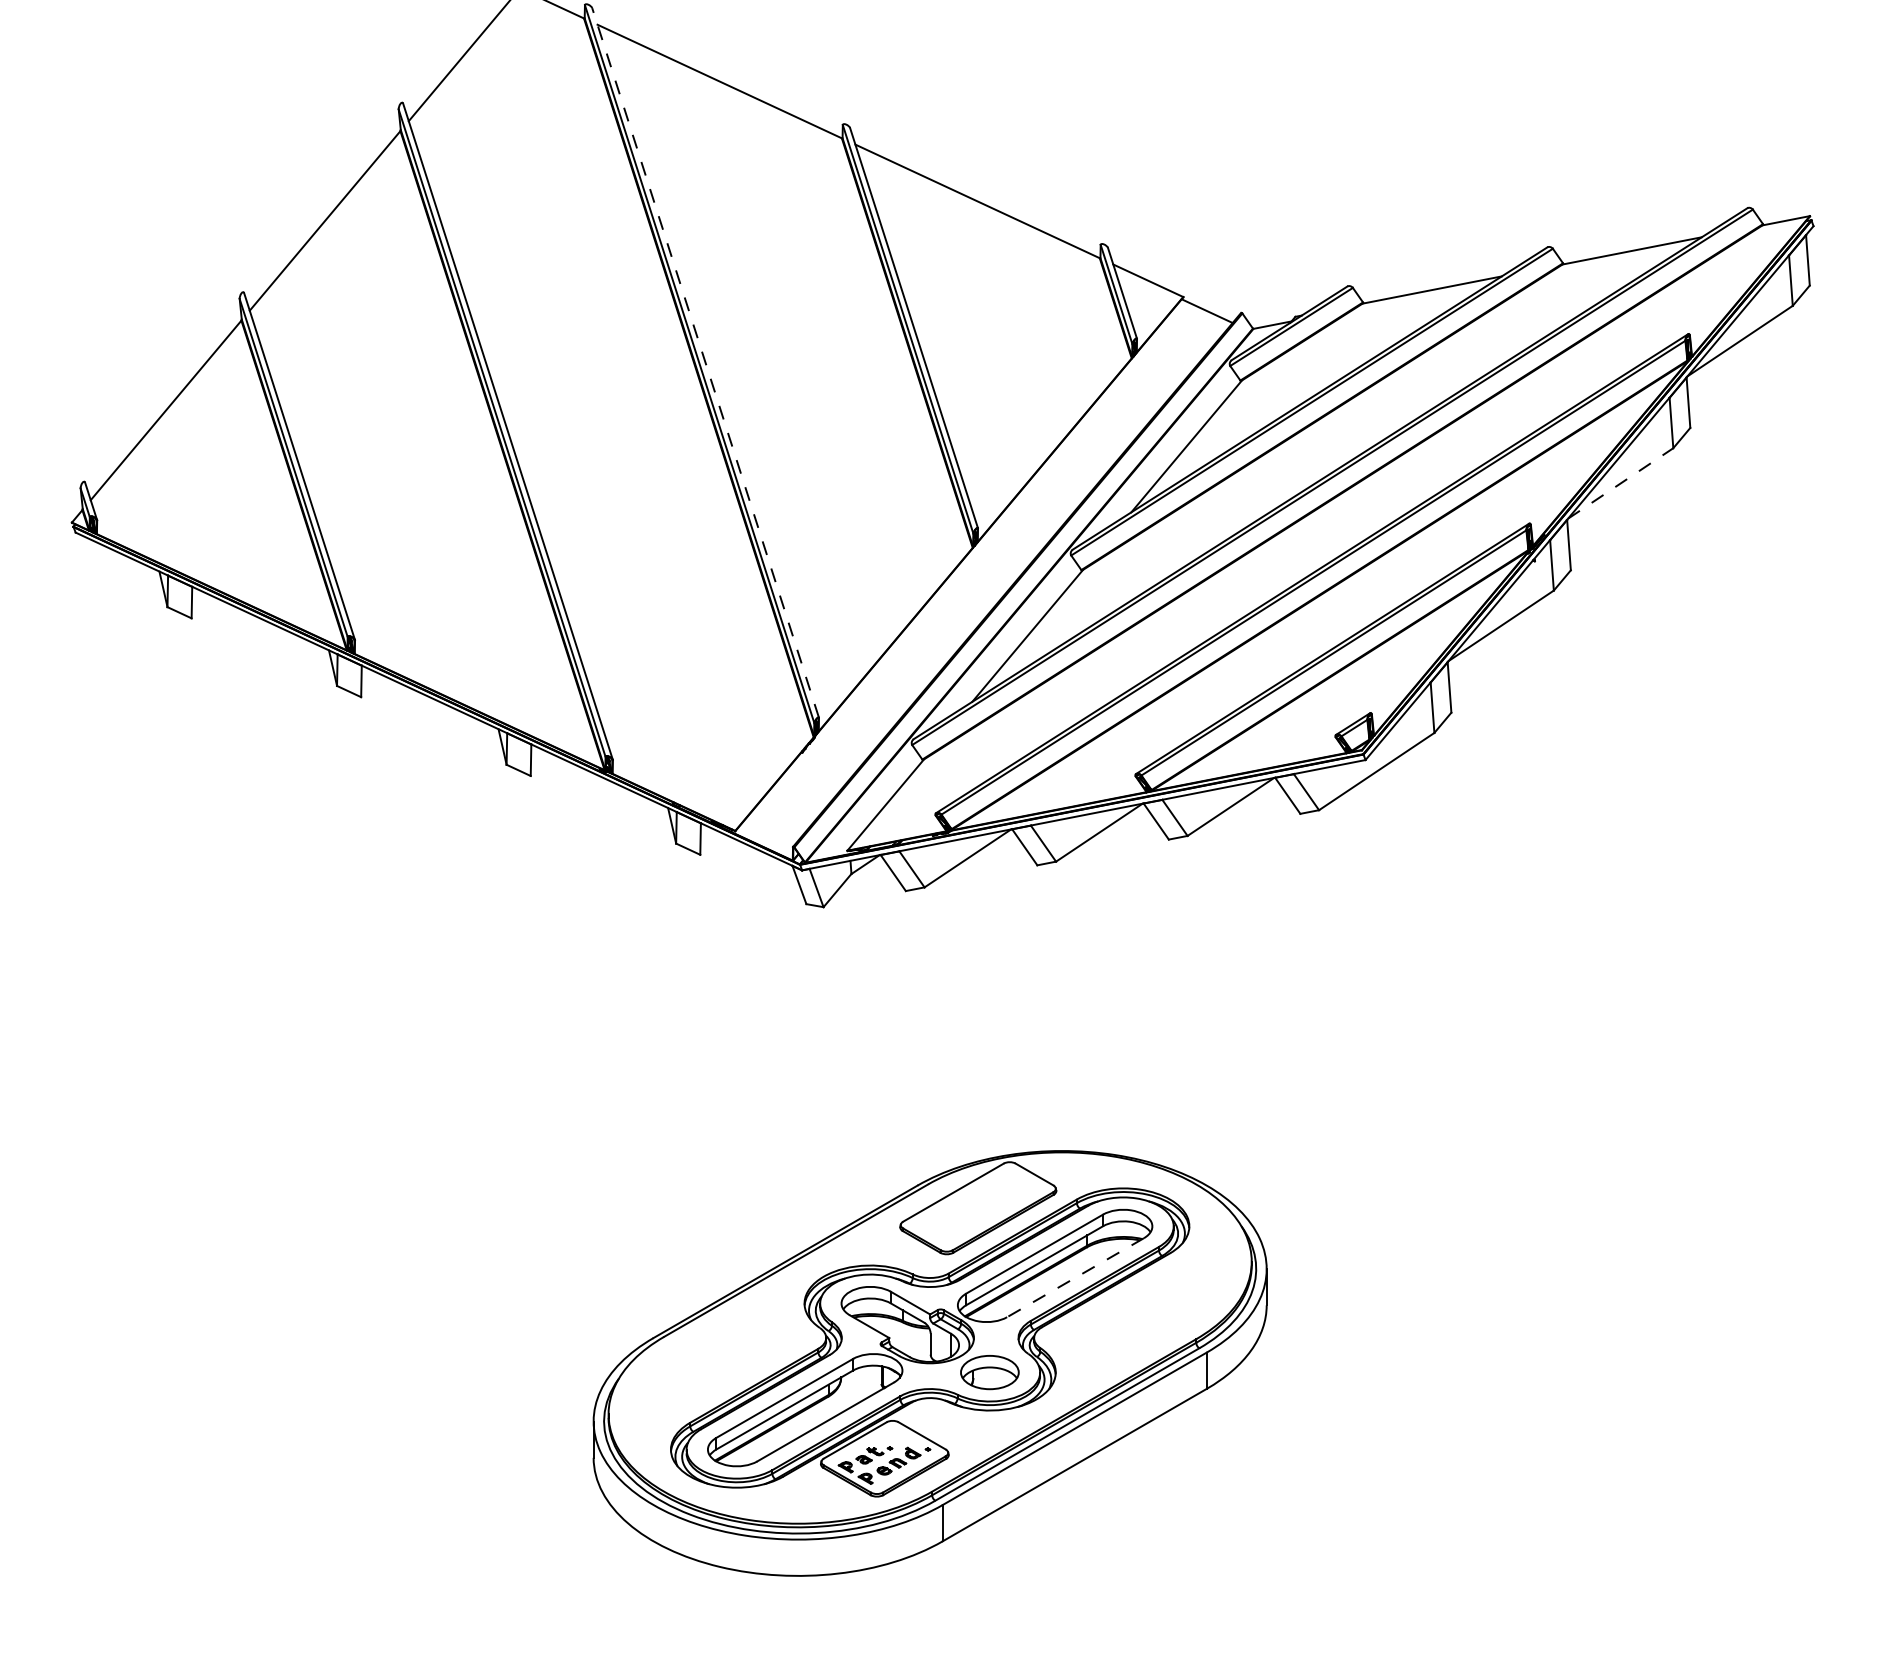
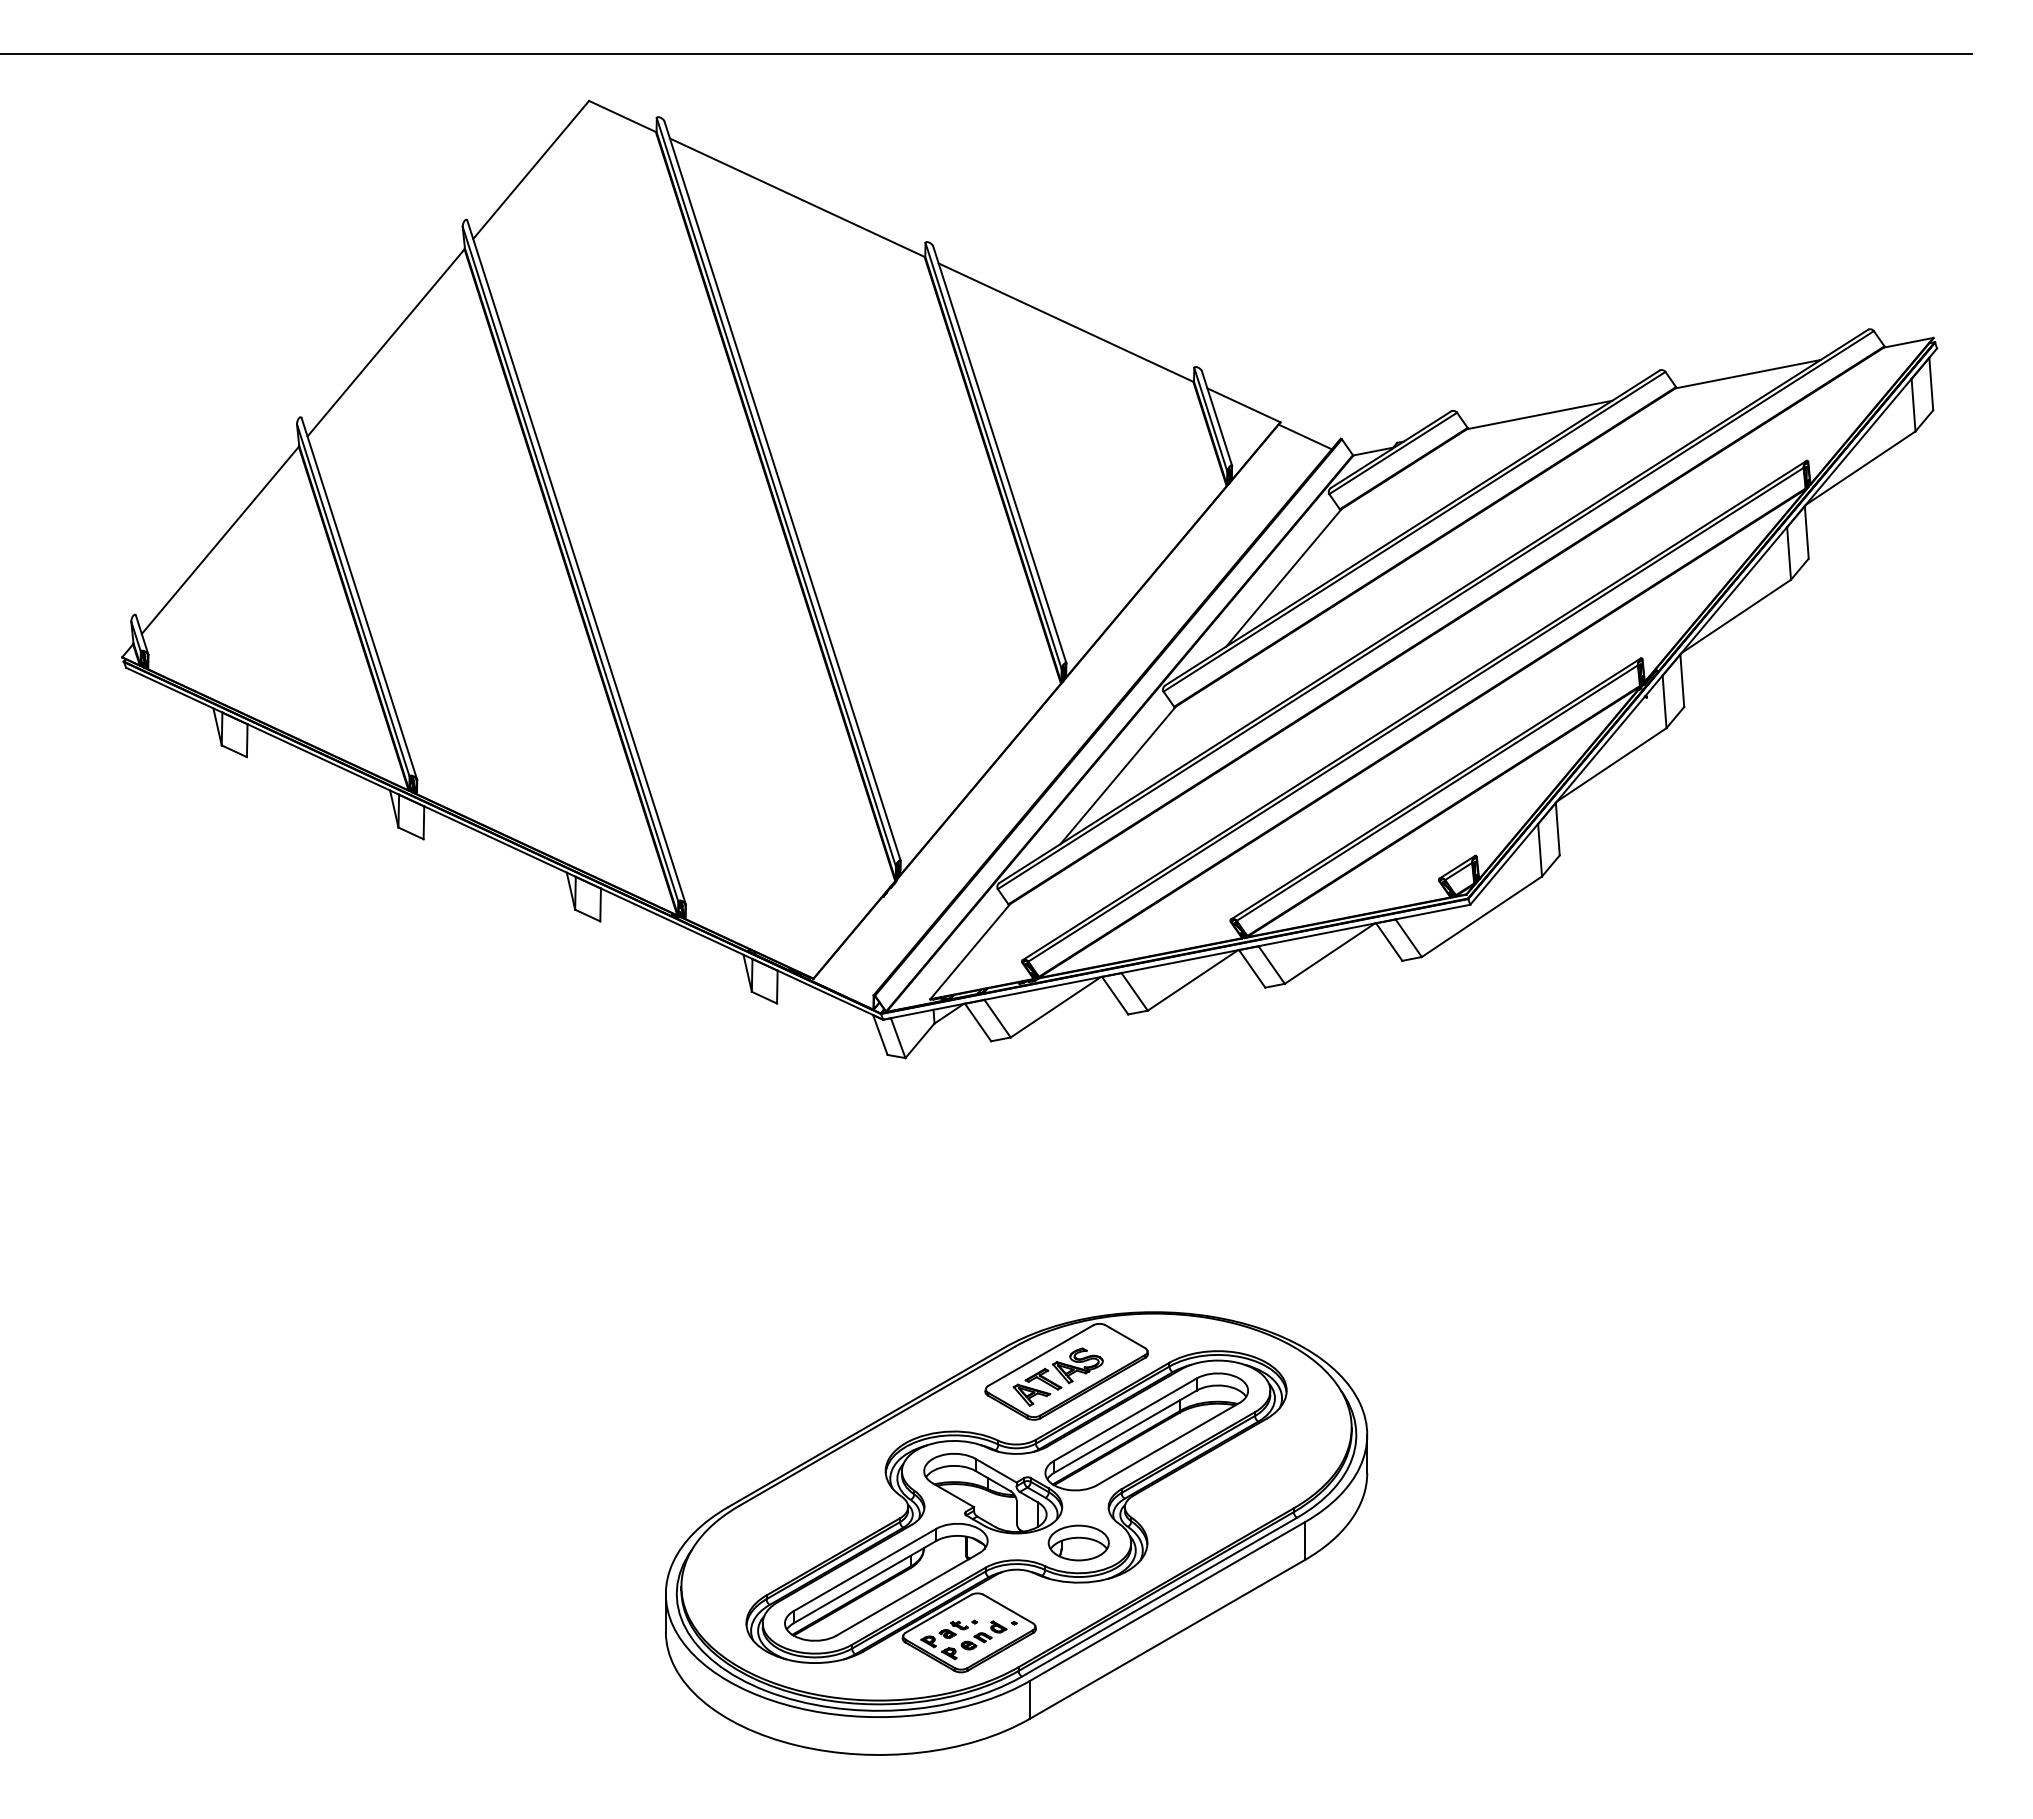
line: (705, 362) -> (782, 490), dashed -> solid
line: (1621, 483) -> (1736, 616), dashed -> solid
part: (969, 1212) -> (1057, 1376), added
line: (1075, 1277) -> (1167, 1444), dashed -> solid

